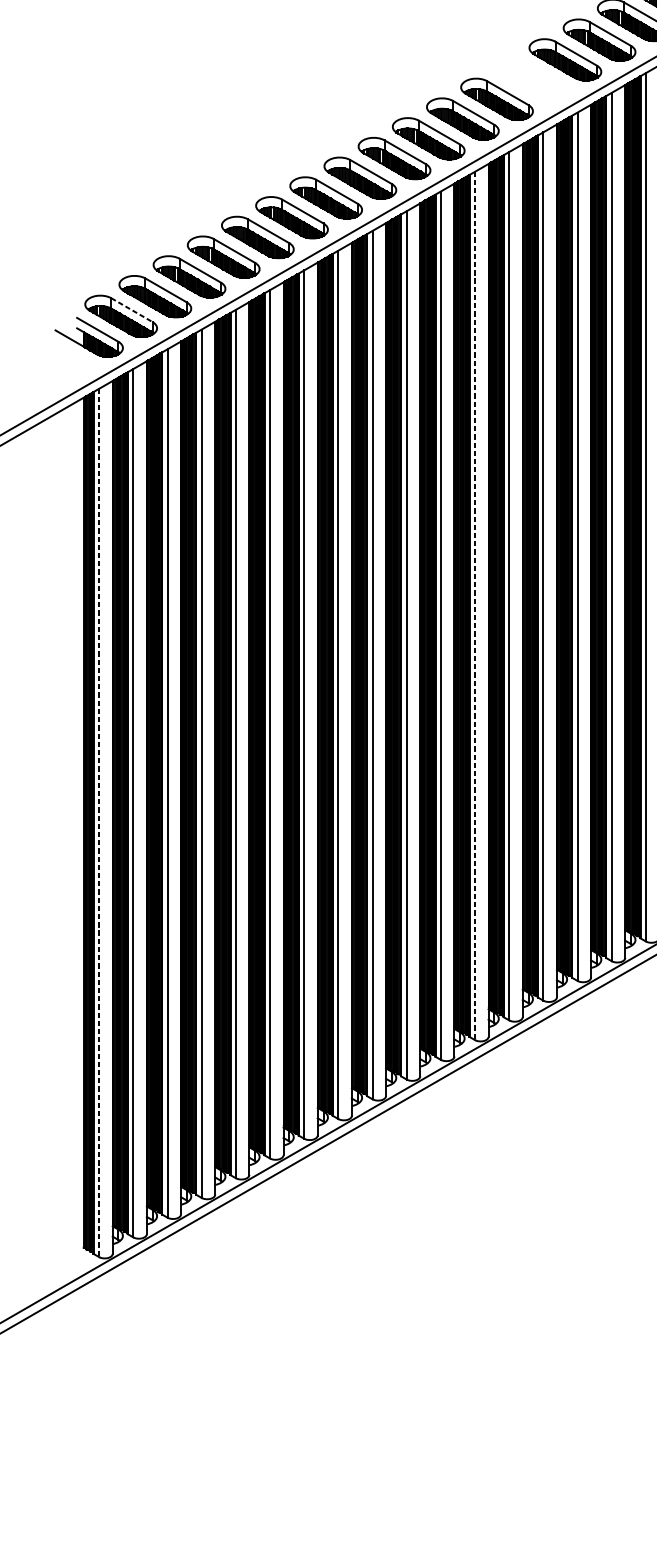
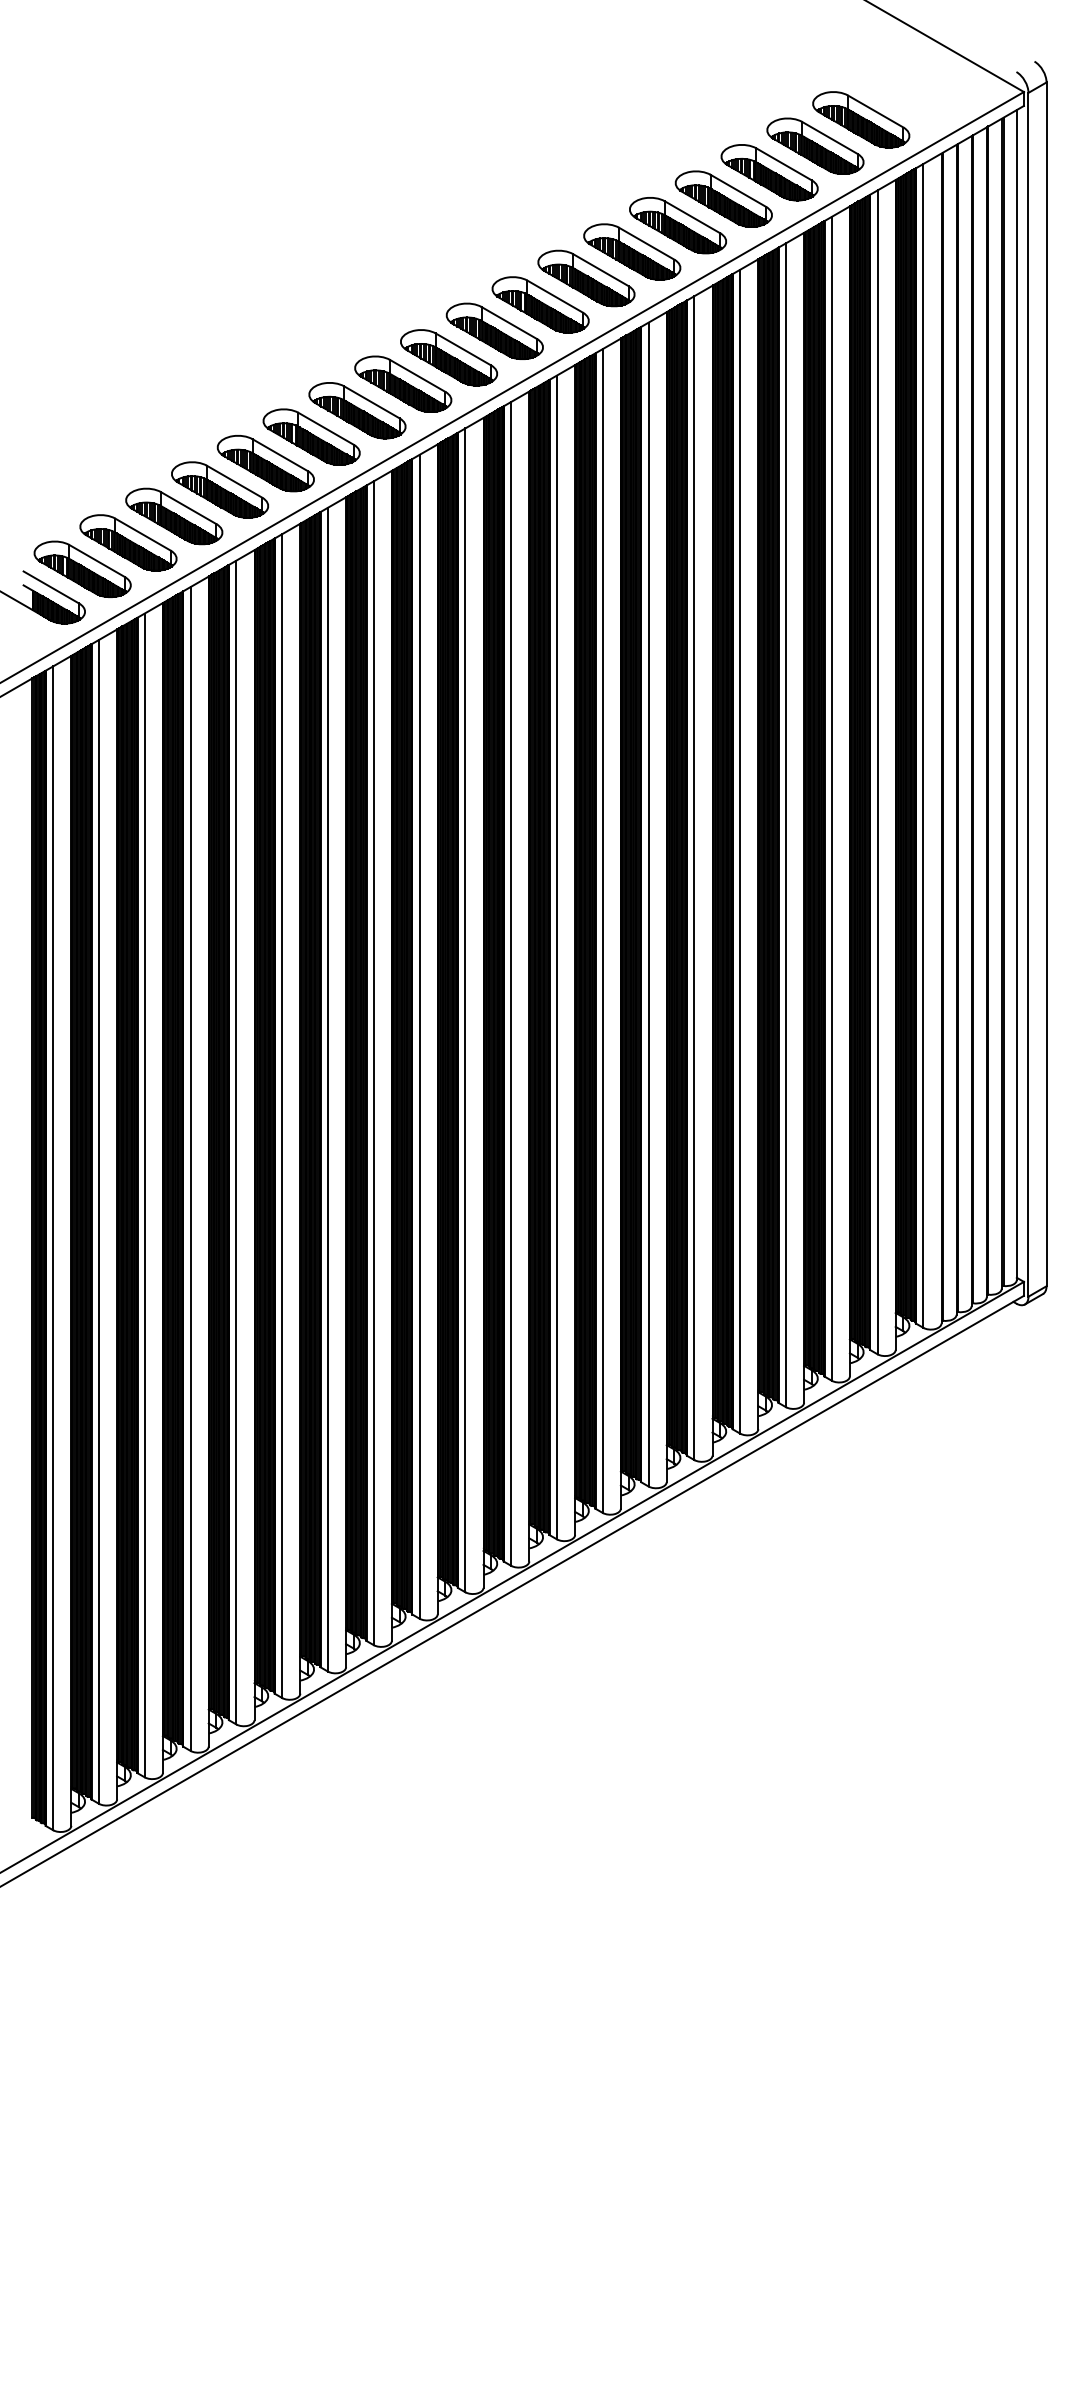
part: (531, 79) -> (632, 251), added
line: (132, 310) -> (97, 561), dashed -> solid
line: (474, 605) -> (556, 957), dashed -> solid
line: (99, 823) -> (53, 1248), dashed -> solid

